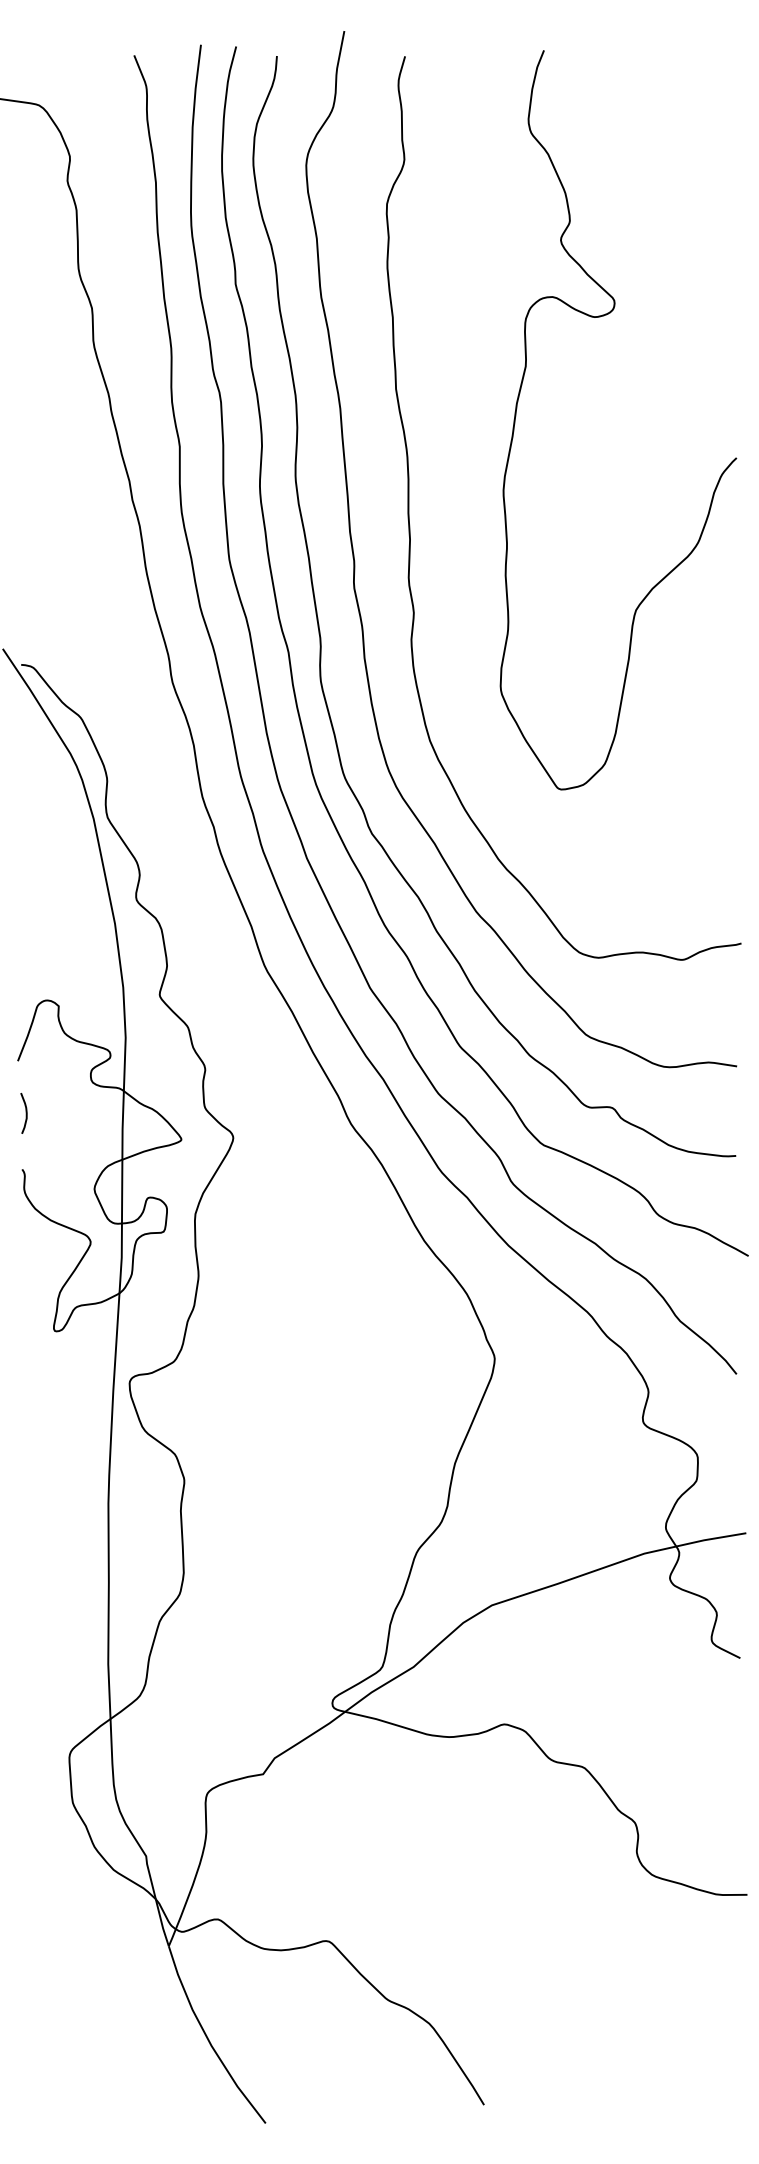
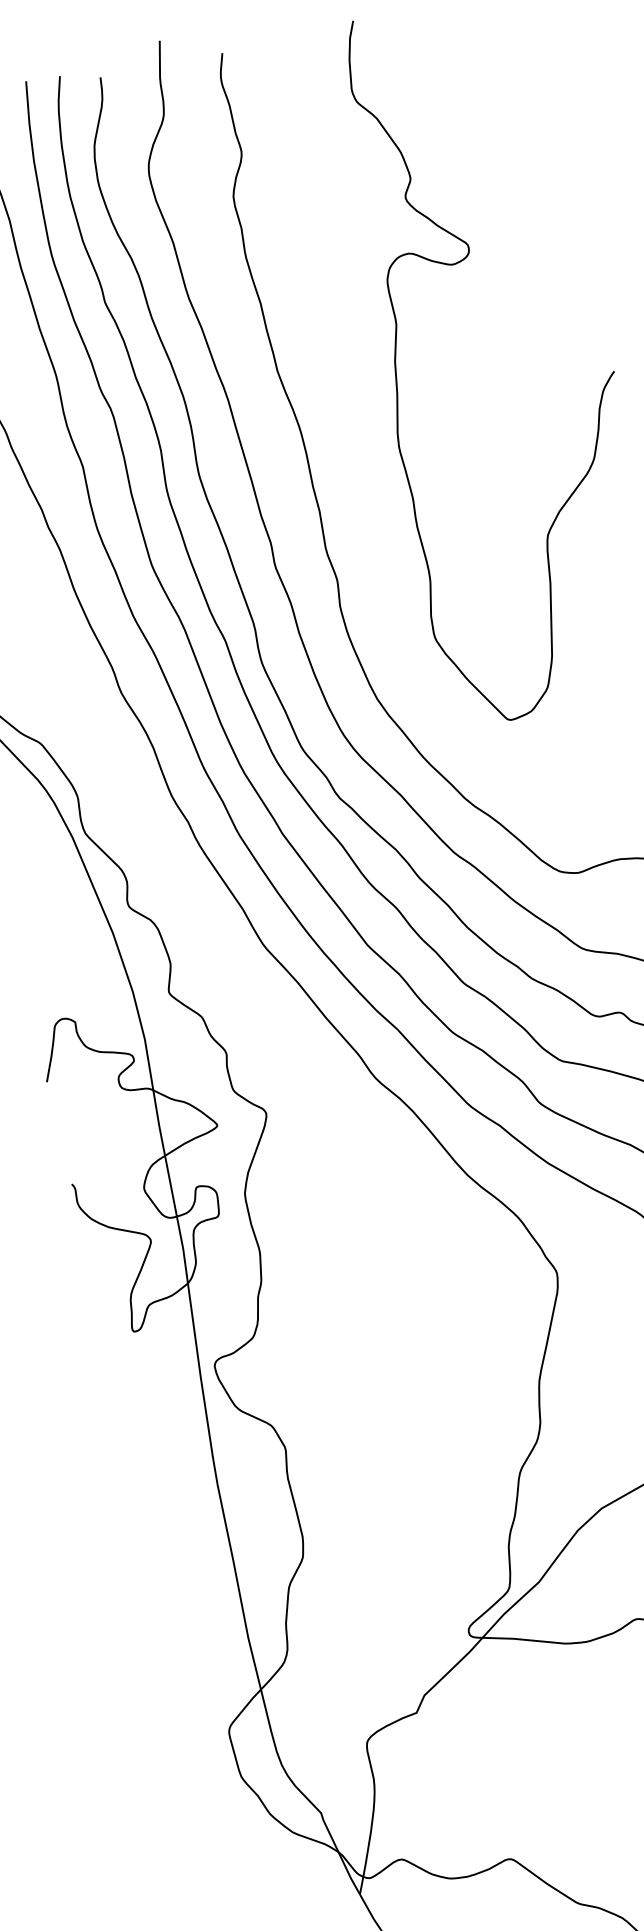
curve: (25, 1113) -> (64, 1130), removed

